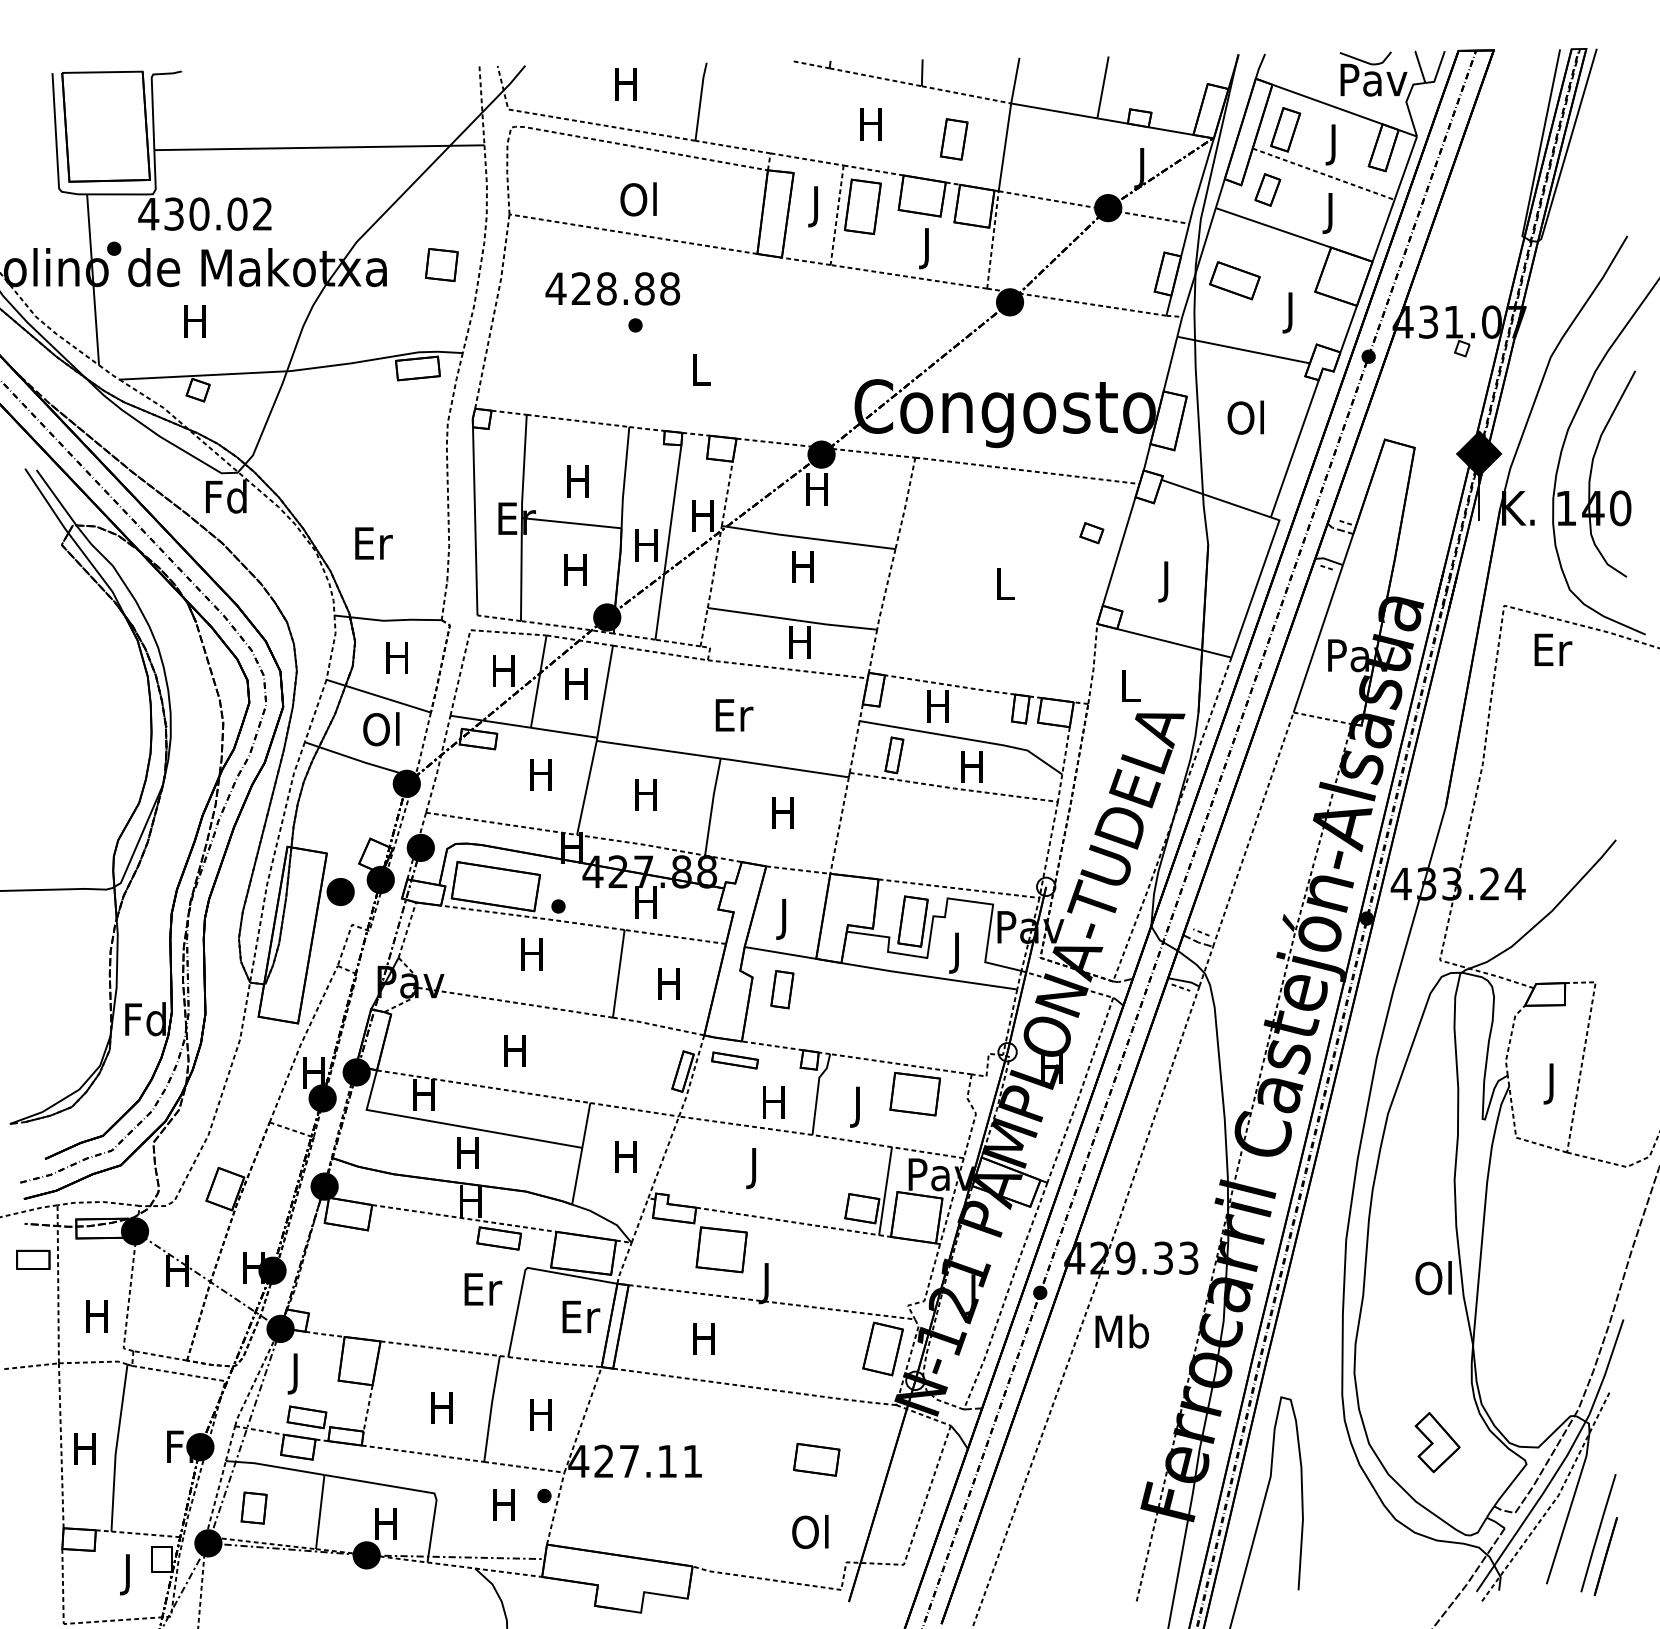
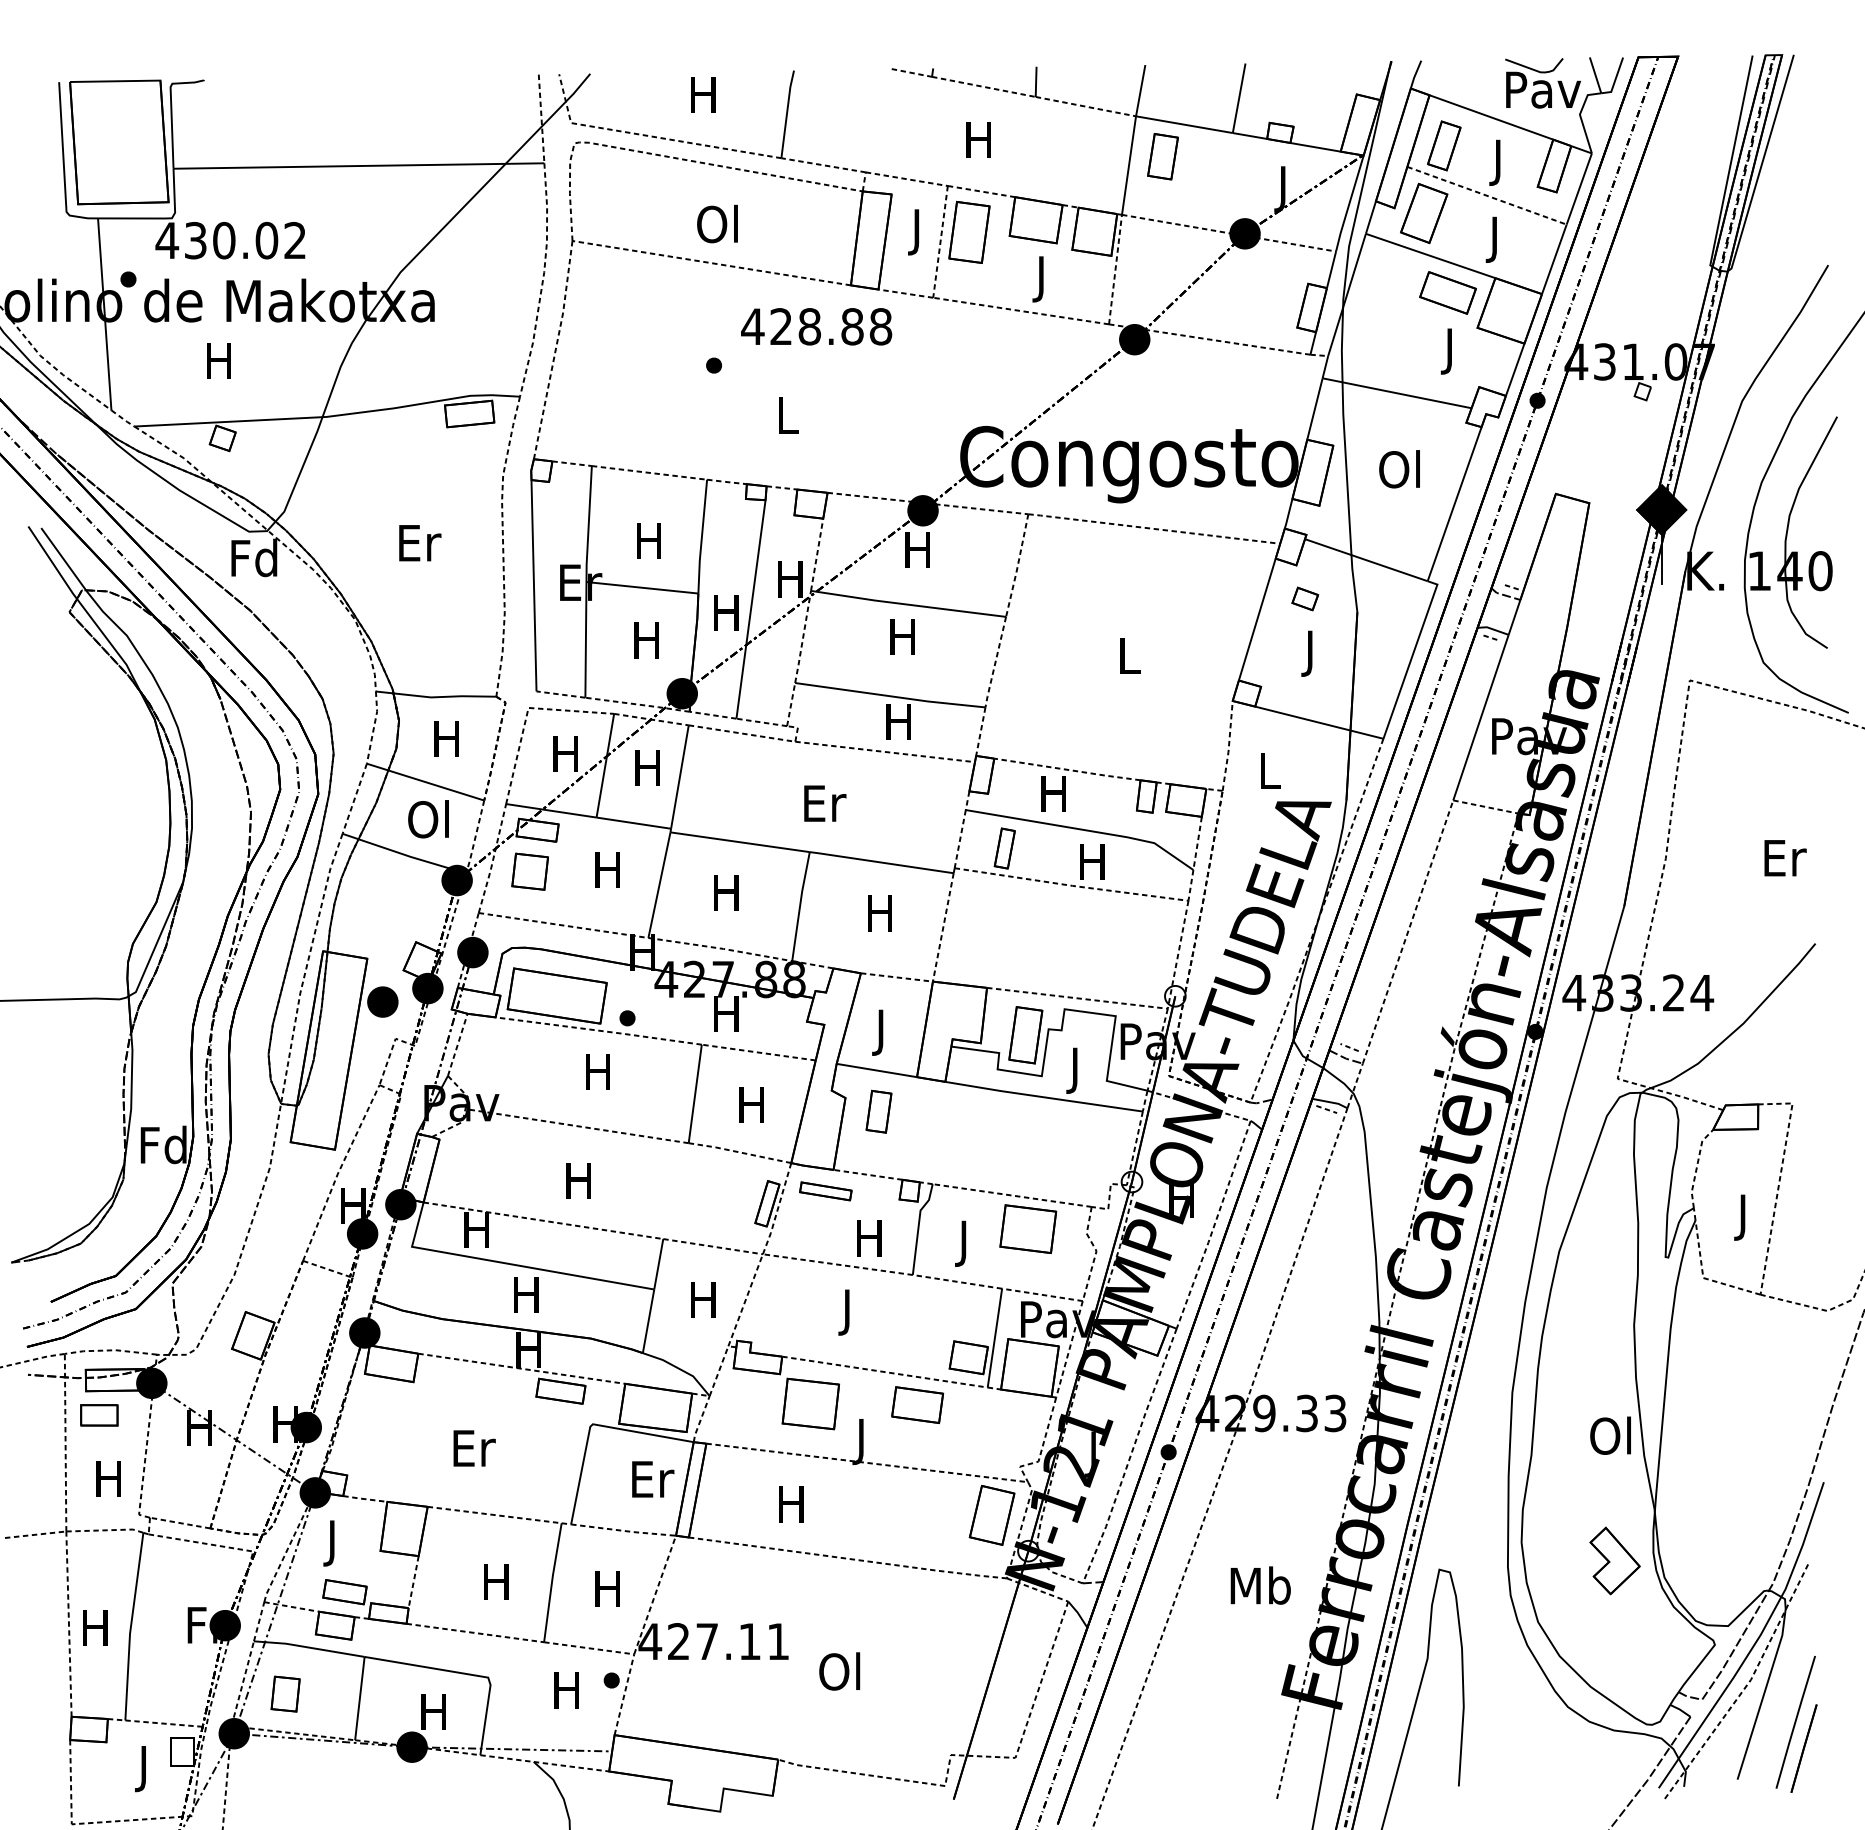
part: (954, 139) -> (1163, 156), moved
part: (1267, 189) -> (1423, 212), size x1.67
part: (441, 264) -> (529, 871), moved
part: (1234, 280) -> (1447, 292), moved
text: (612, 288) -> (816, 326), moved
part: (1091, 533) -> (1304, 599), moved
text: (373, 543) -> (419, 543), moved
text: (1553, 649) -> (1785, 857), moved
part: (33, 1259) -> (99, 1414), moved
text: (483, 1289) -> (474, 1448), moved
text: (1121, 1331) -> (1259, 1585), moved
part: (1437, 1442) -> (1614, 1560), moved
part: (816, 1459) -> (917, 1404), moved
text: (810, 1531) -> (839, 1670), moved

